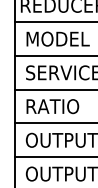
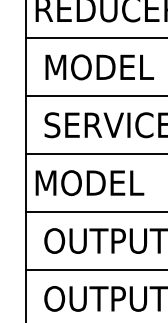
text: (52, 106) -> (90, 182), RATIO -> MODEL

